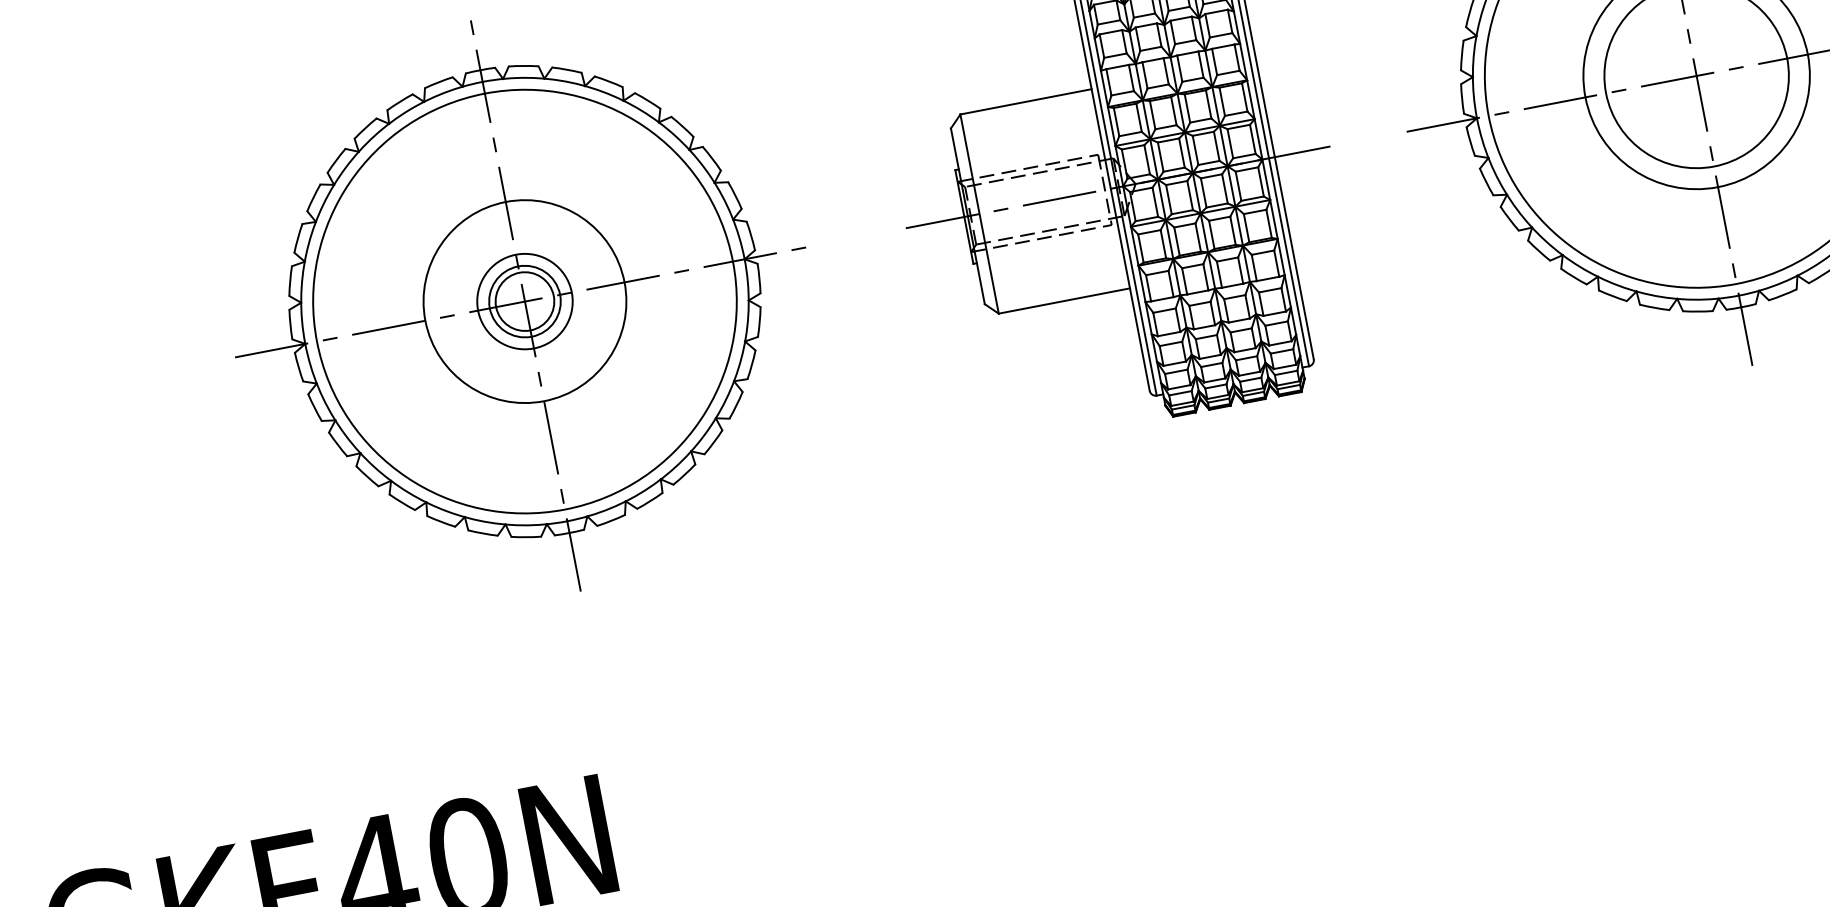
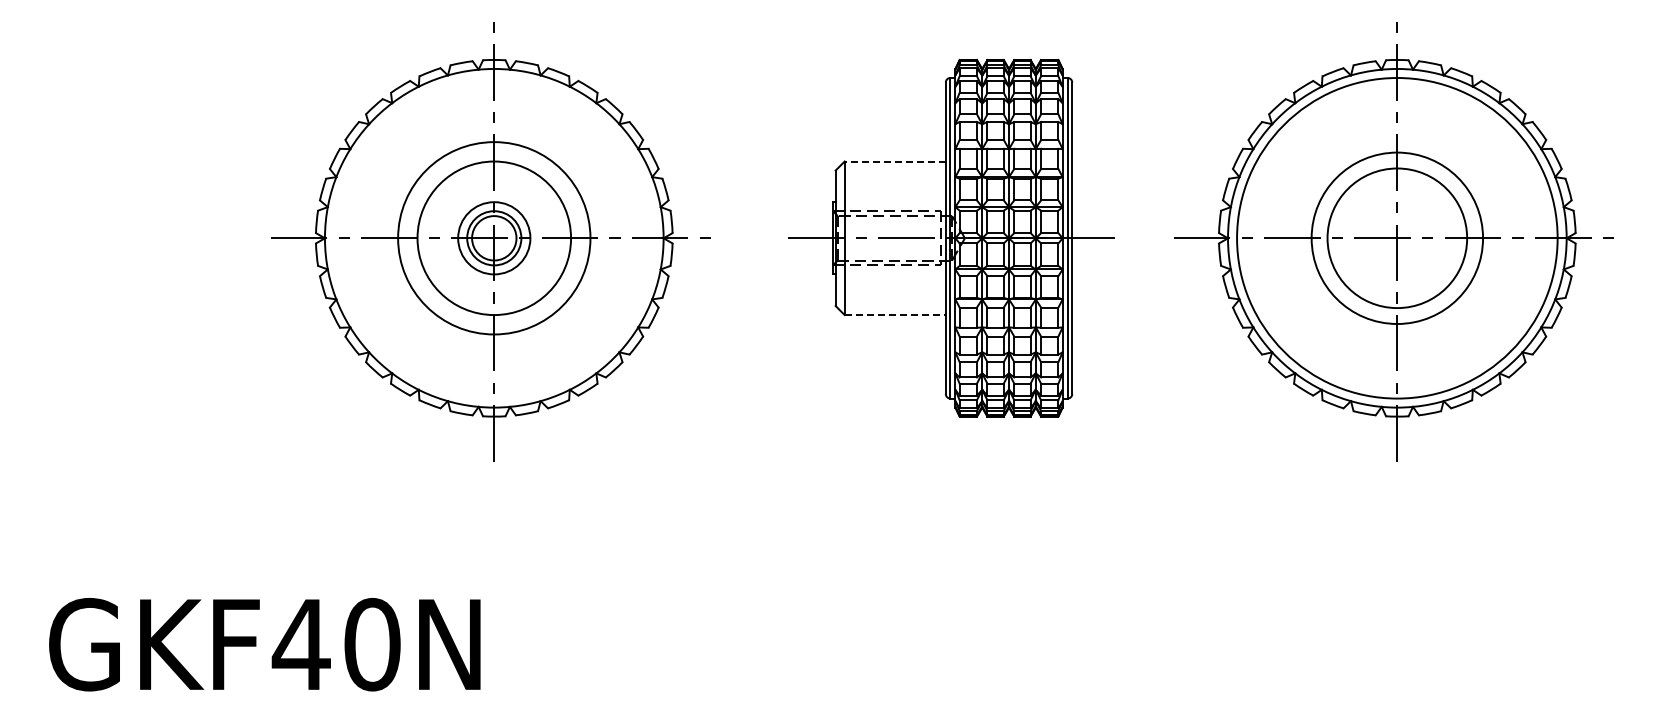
line: (1026, 101) -> (895, 161), solid -> dashed
circle: (525, 301) -> (494, 238), size x0.6
line: (1064, 301) -> (895, 315), solid -> dashed

